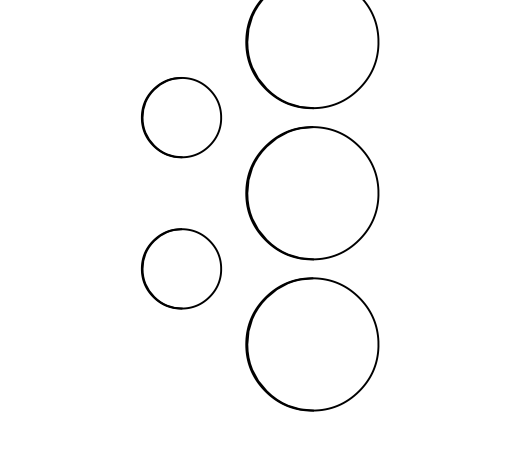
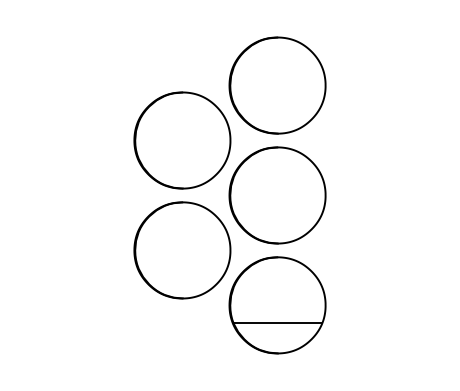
part: (181, 117) -> (182, 140), size x1.67
part: (181, 268) -> (182, 250), size x1.67
line: (312, 368) -> (277, 322), added

